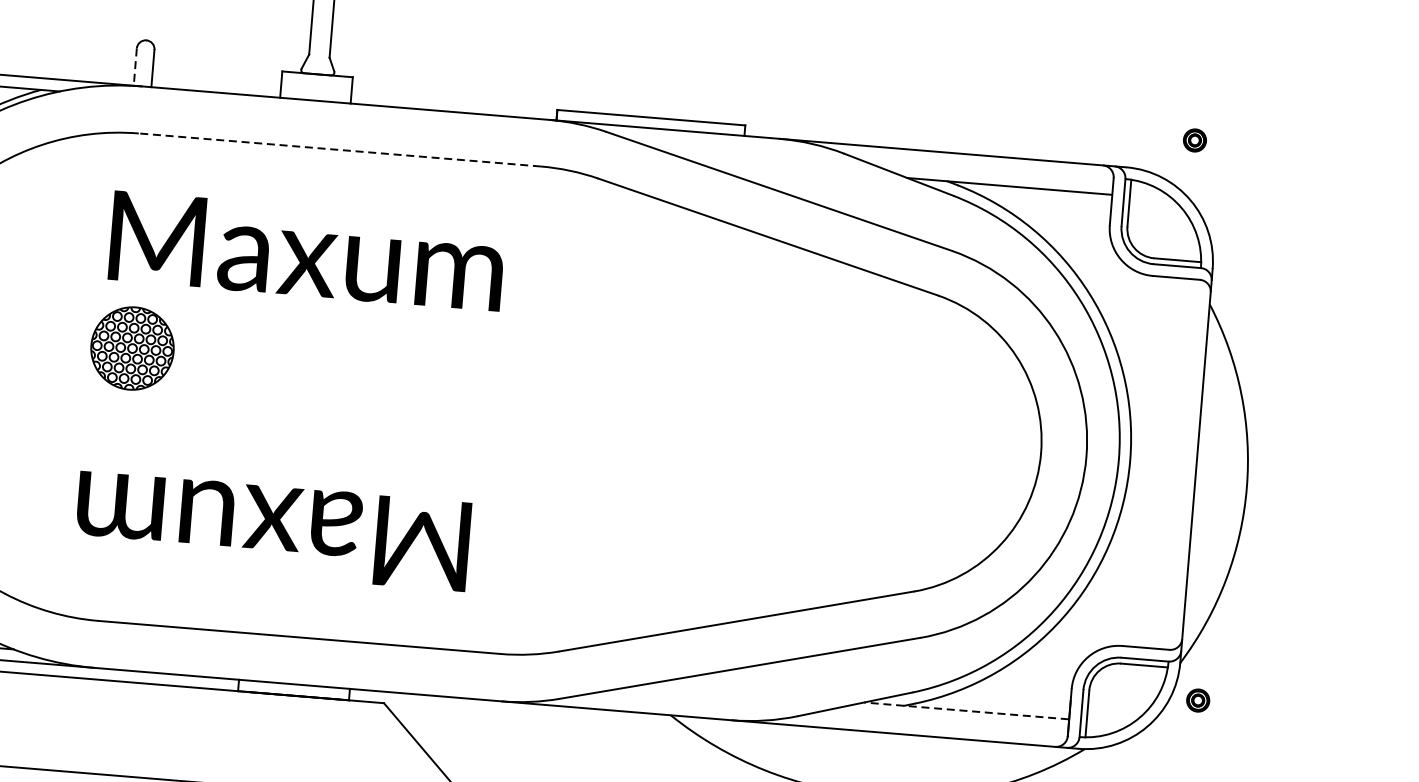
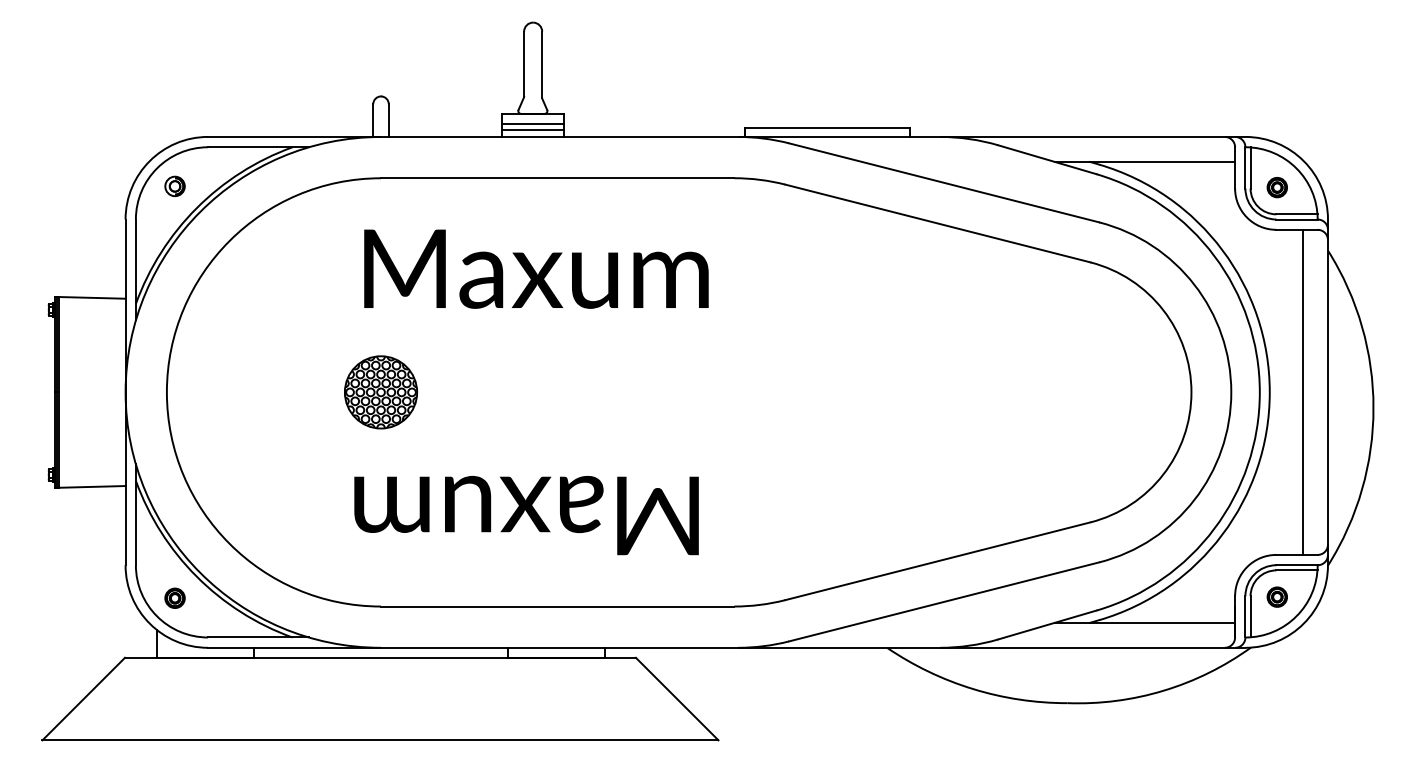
line: (135, 68) -> (373, 121), dashed -> solid
line: (316, 86) -> (532, 124), added
line: (315, 93) -> (532, 130), added
part: (1194, 140) -> (1276, 187), moved
line: (339, 150) -> (557, 178), dashed -> solid
part: (131, 348) -> (380, 392), moved
line: (1167, 462) -> (1302, 391), added
part: (1197, 699) -> (1276, 596), moved
line: (966, 710) -> (1144, 622), dashed -> solid

